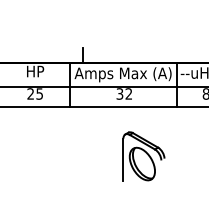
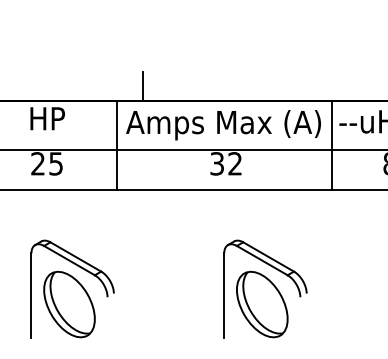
part: (47, 156) -> (71, 289), added

